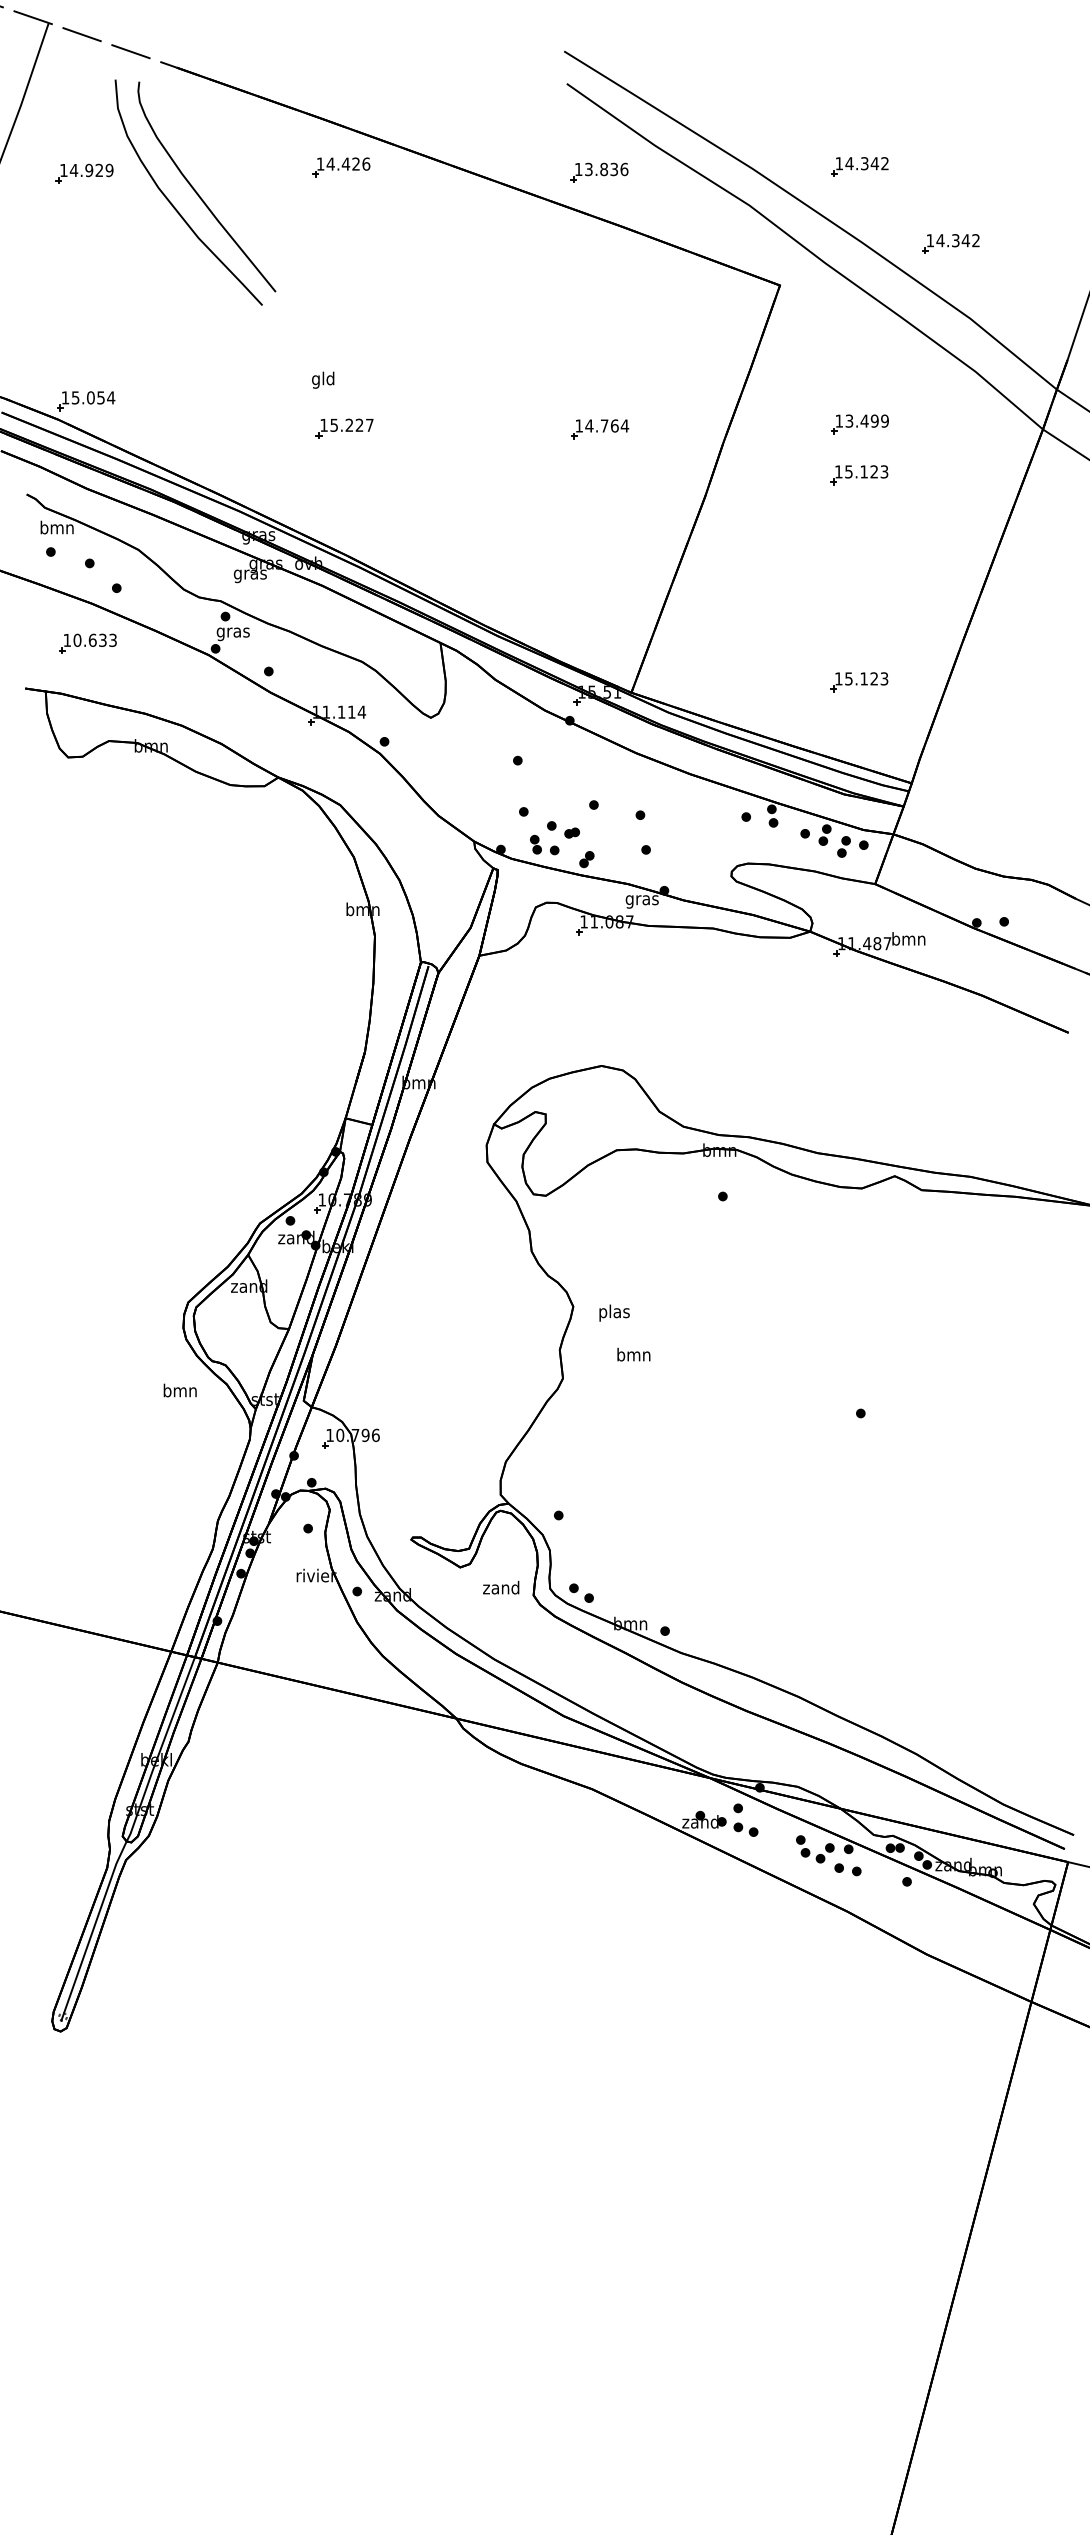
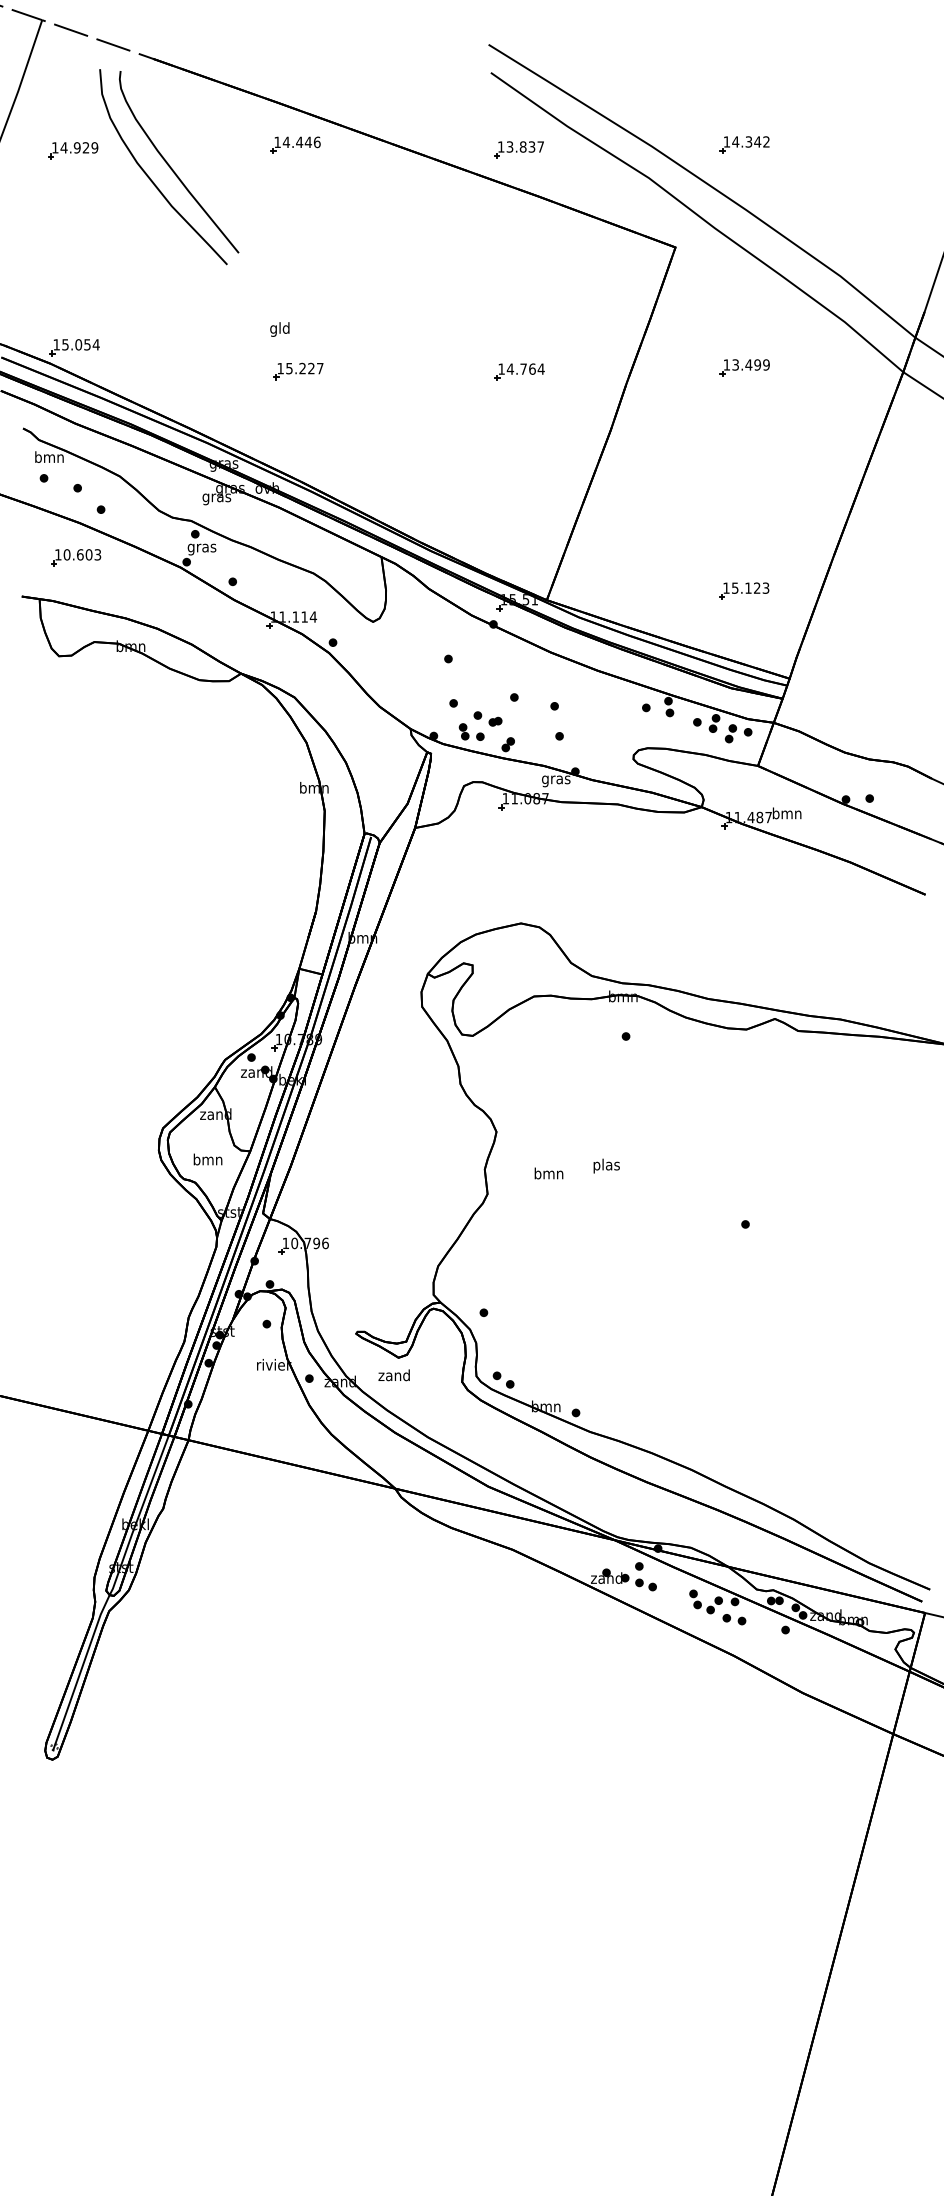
text: (356, 163) -> (308, 141), 14.426 -> 14.446
text: (624, 169) -> (540, 147), 13.836 -> 13.837
part: (950, 243) -> (823, 211), removed
part: (859, 475) -> (744, 412), removed
text: (102, 639) -> (88, 554), 10.633 -> 10.603
text: (614, 1312) -> (606, 1165), moved
text: (179, 1390) -> (207, 1159), moved
text: (501, 1587) -> (394, 1375), moved

